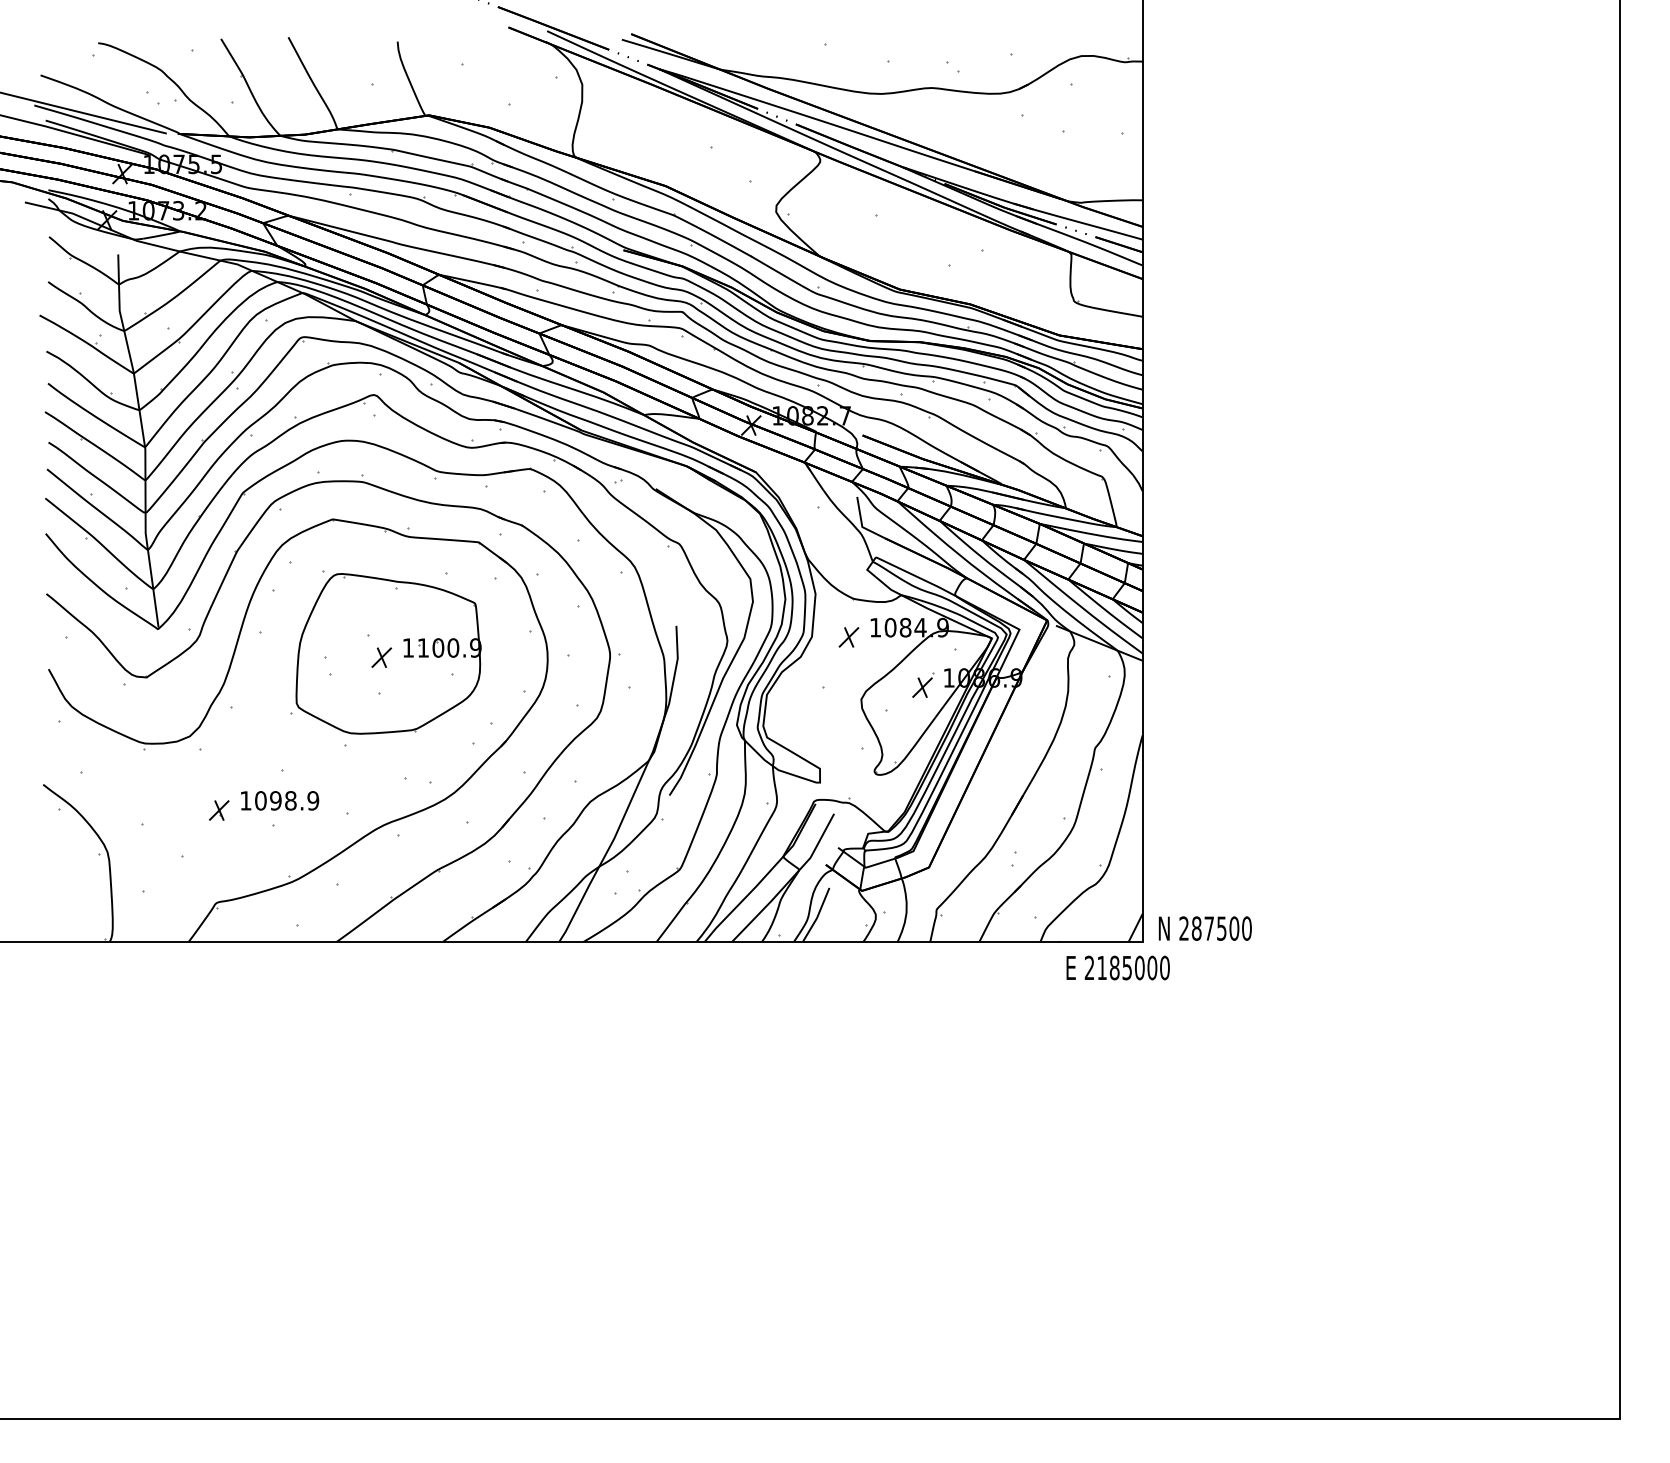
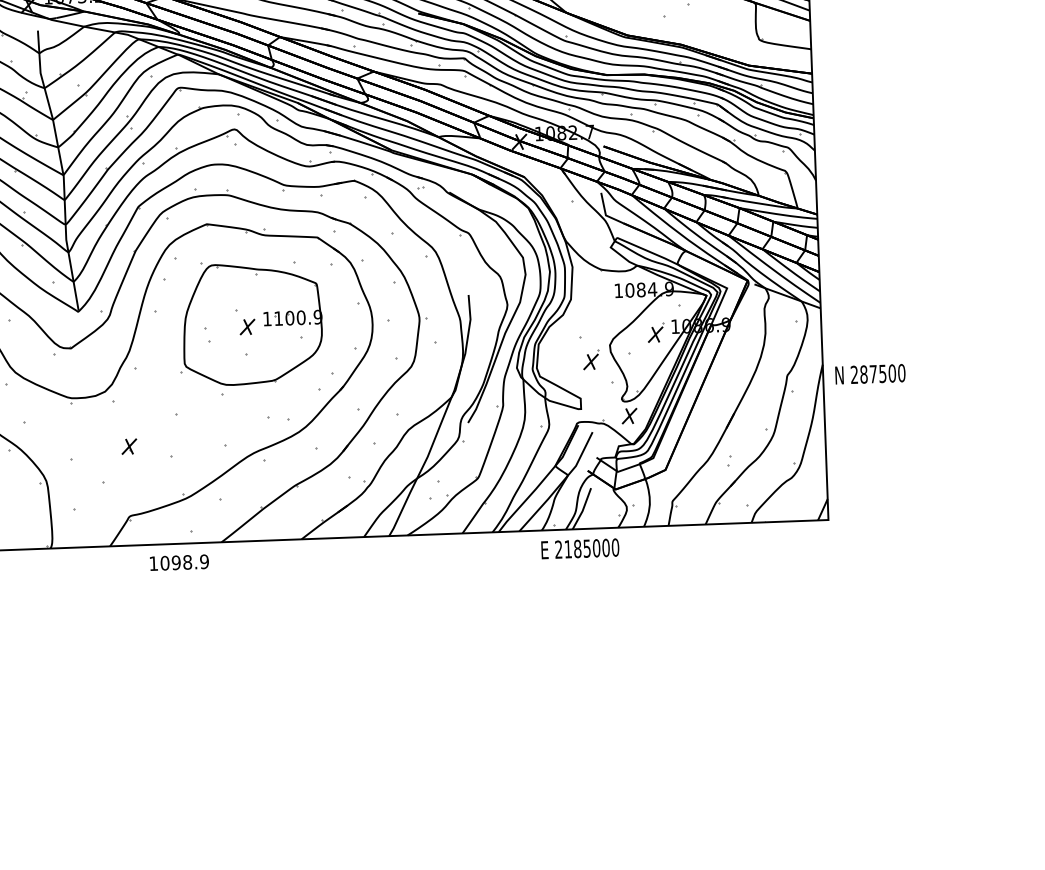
part: (848, 637) -> (629, 416), moved
part: (836, 717) -> (591, 359), added
text: (280, 800) -> (179, 562), moved
text: (1204, 928) -> (869, 374), moved
text: (1117, 967) -> (579, 548), moved

